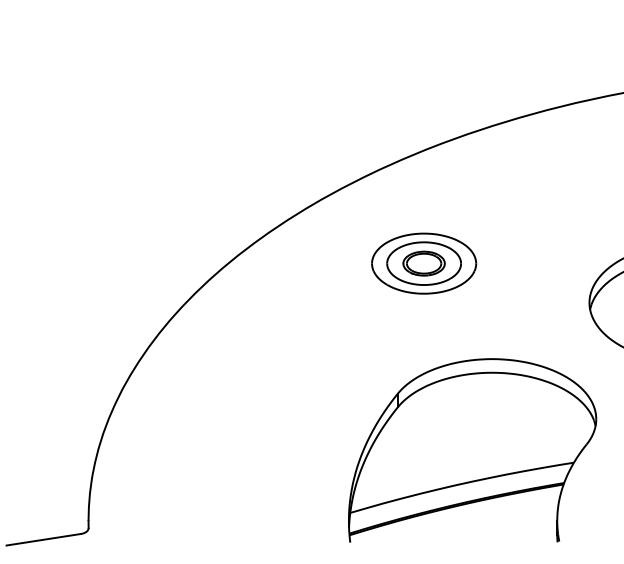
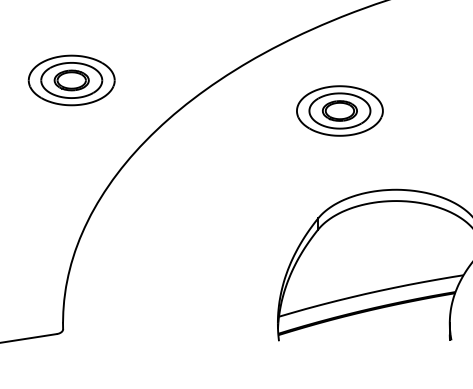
part: (99, 226) -> (72, 80), added

